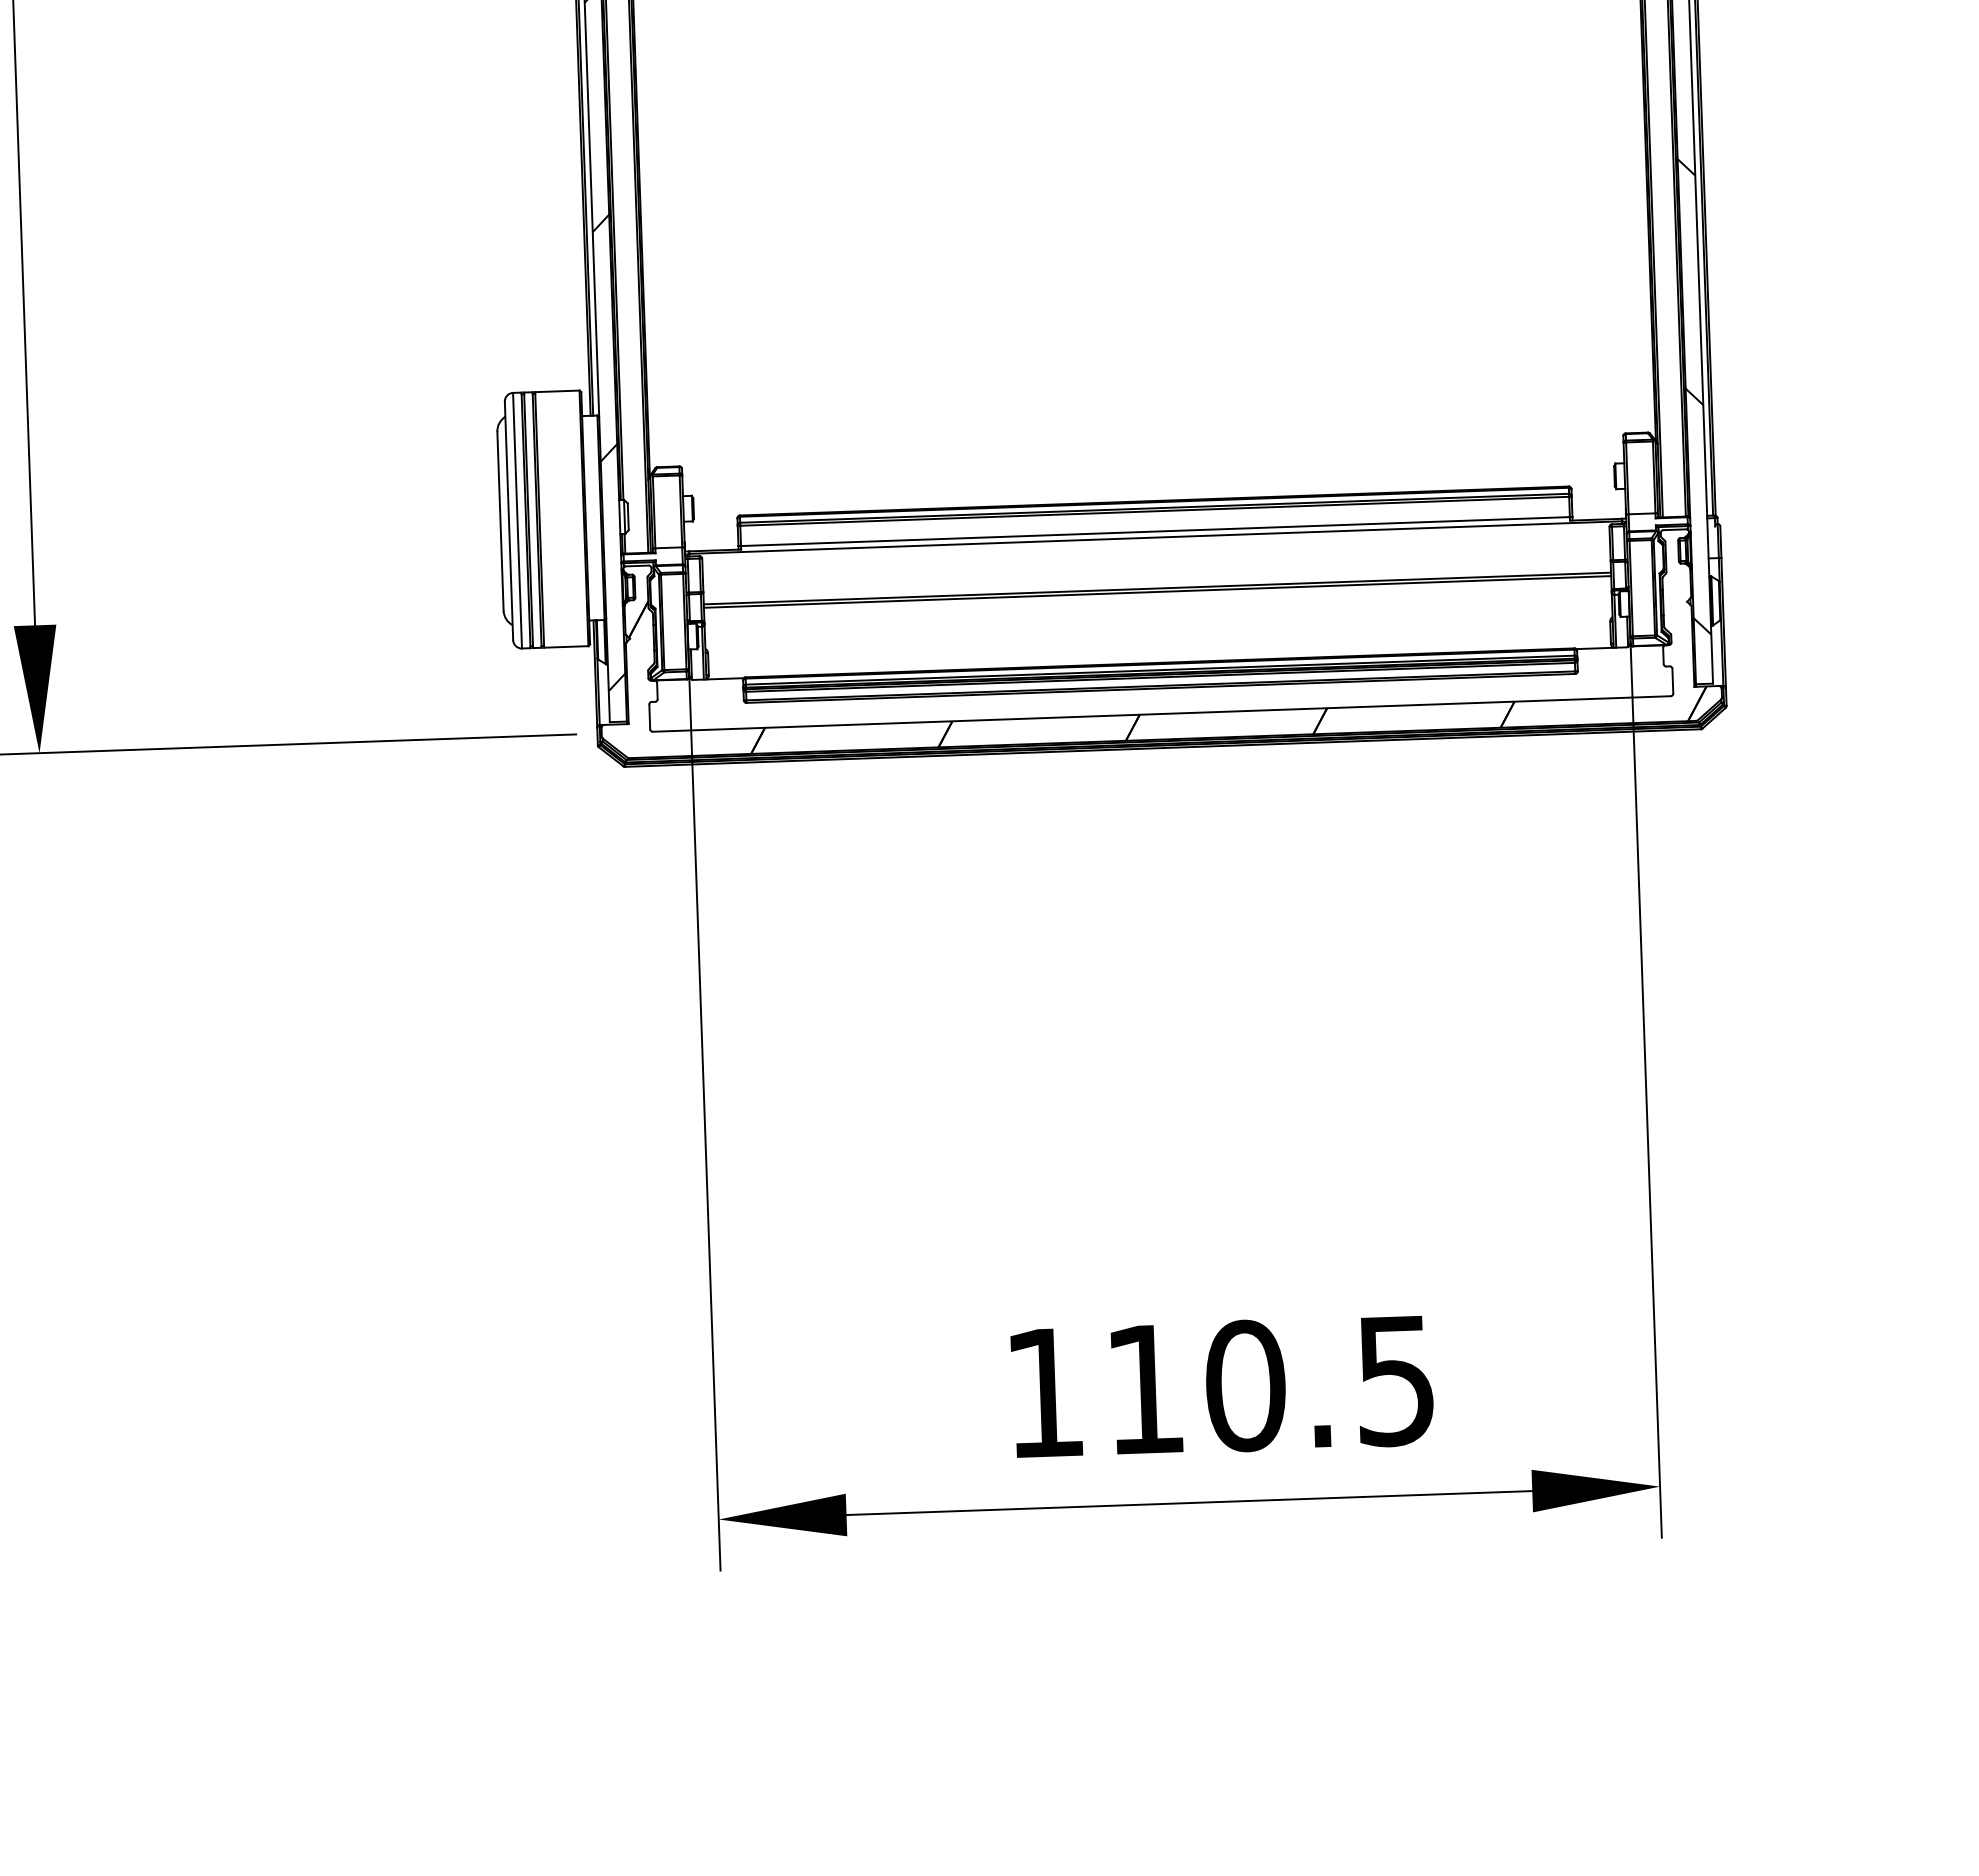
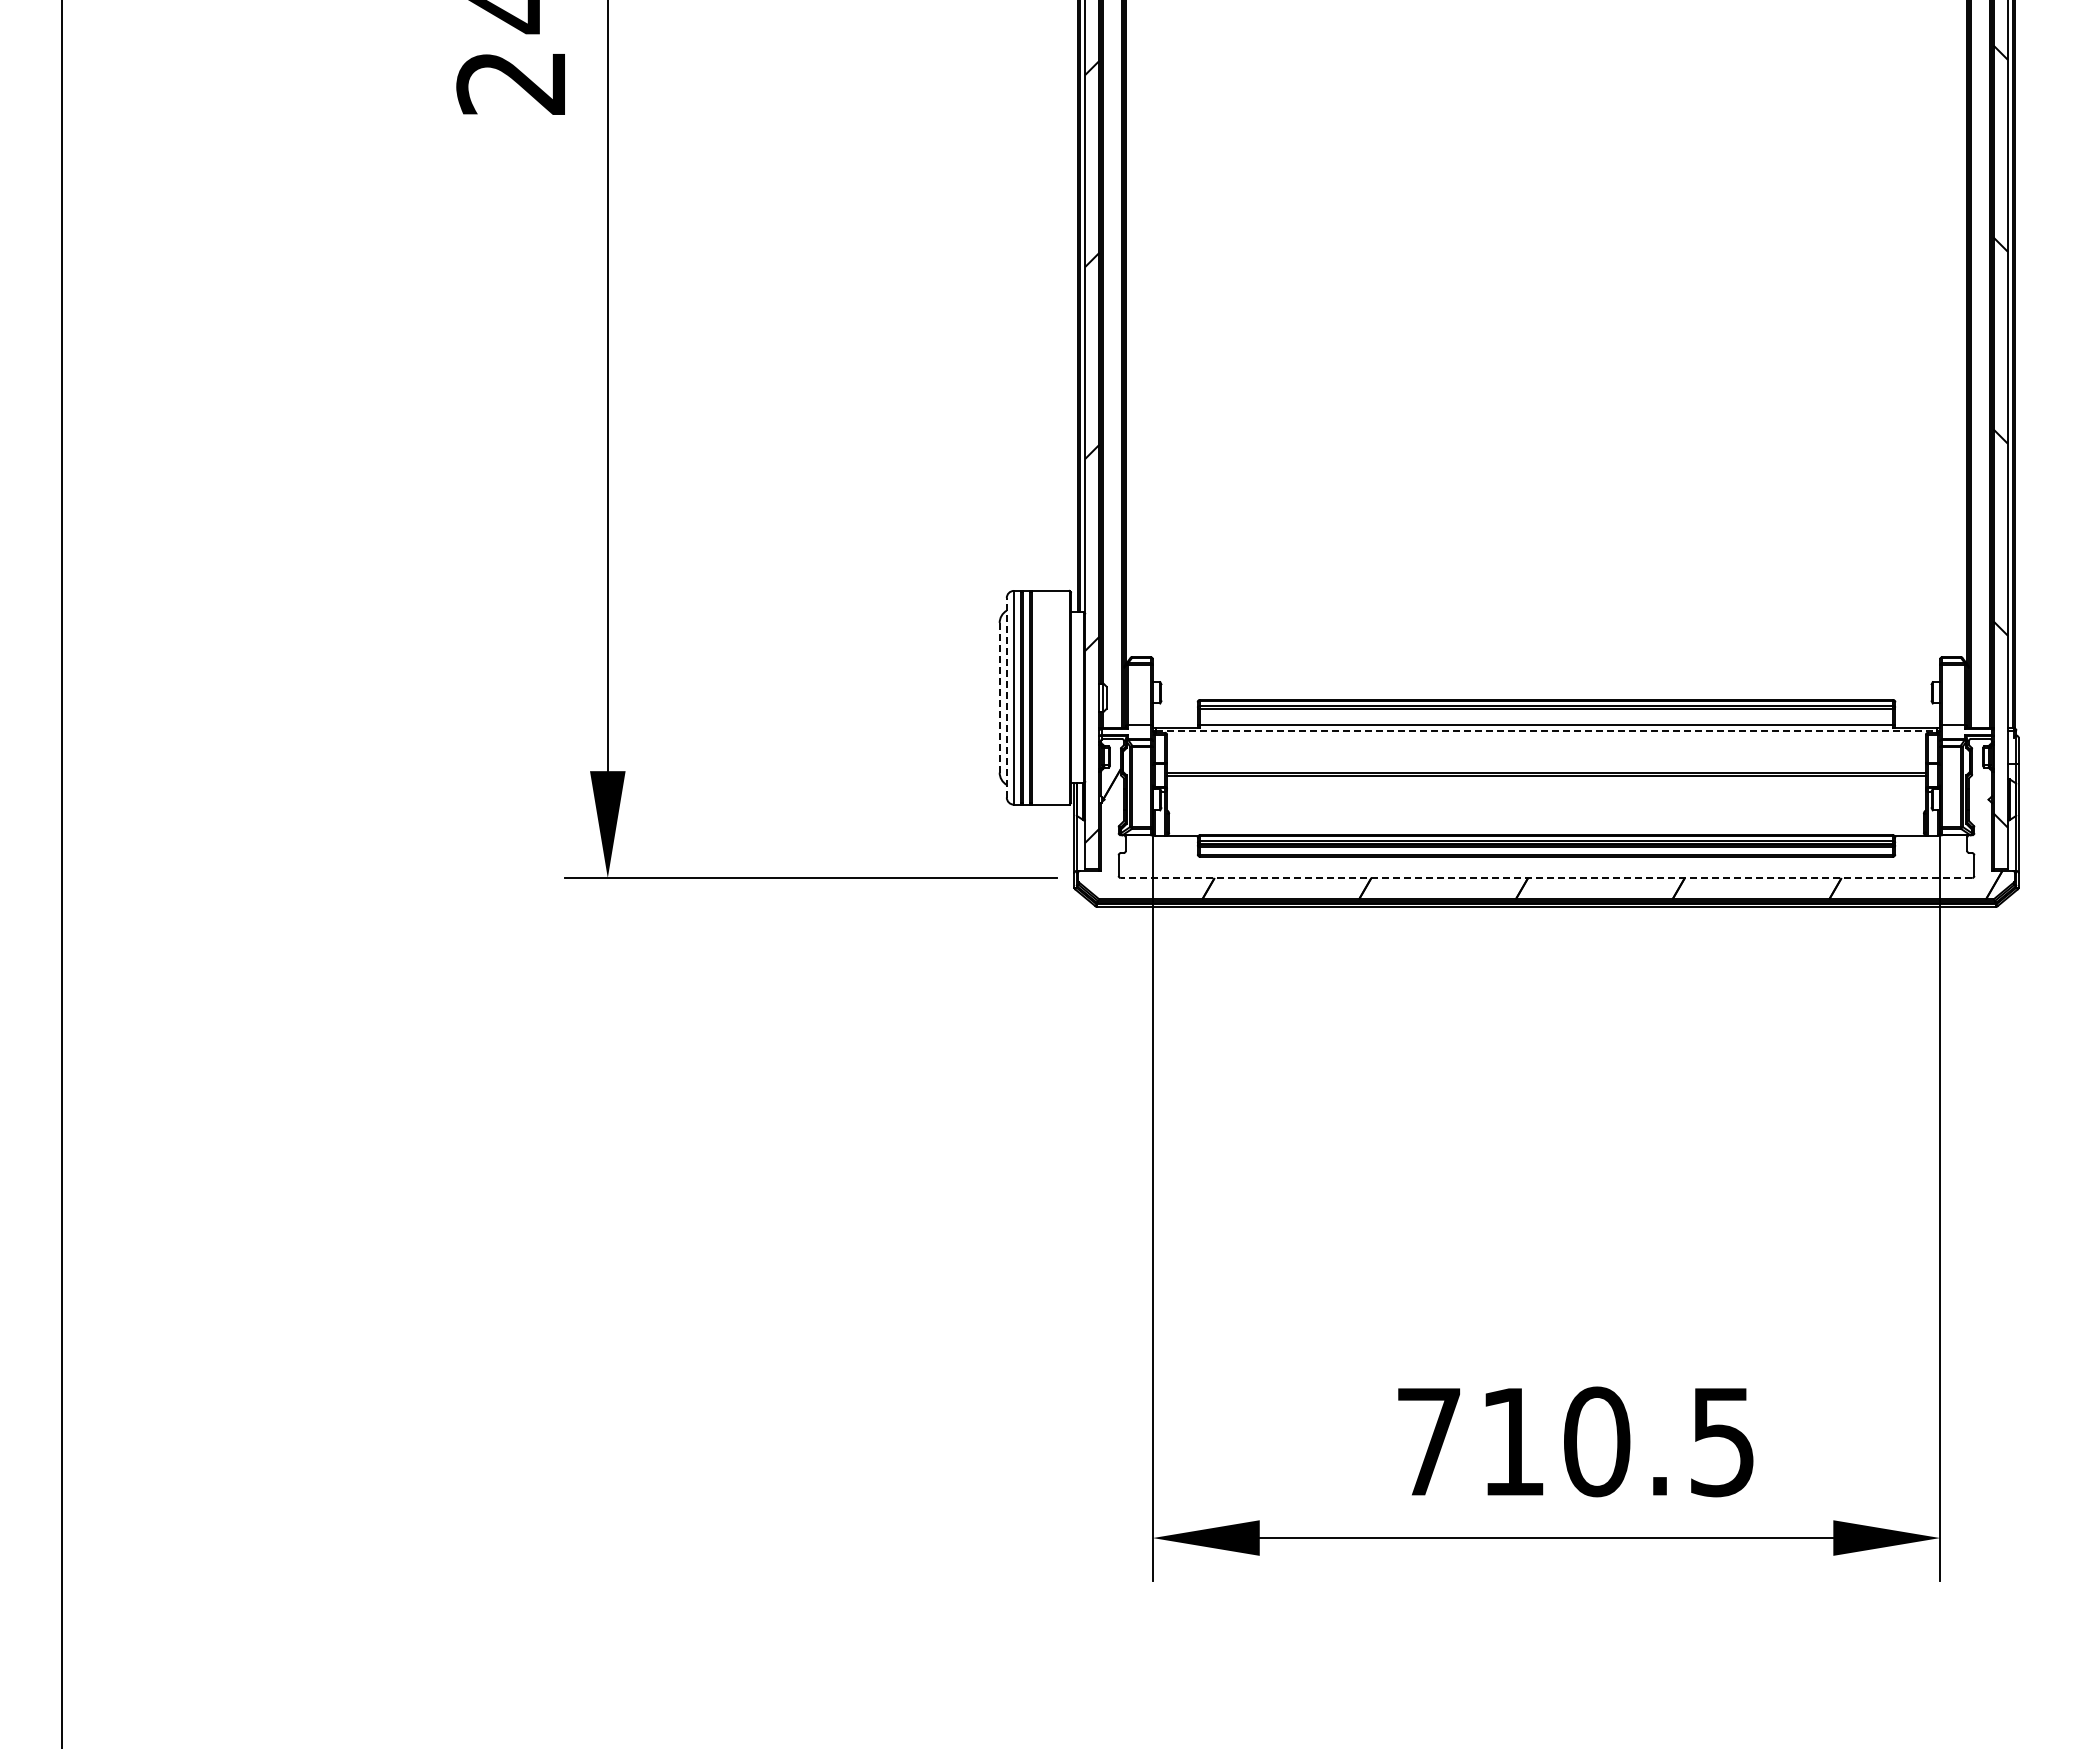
line: (500, 520) -> (999, 697), solid -> dashed
line: (508, 520) -> (1006, 697), solid -> dashed
line: (1156, 537) -> (1547, 730), solid -> dashed
line: (1161, 714) -> (1546, 878), solid -> dashed
text: (1045, 1392) -> (1429, 1441), 110.5 -> 710.5

